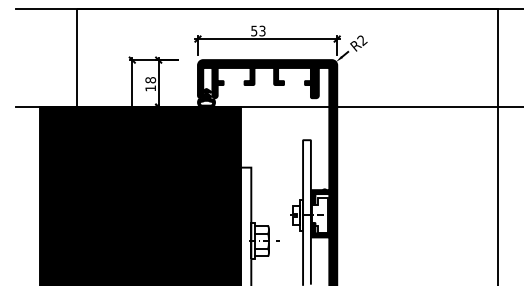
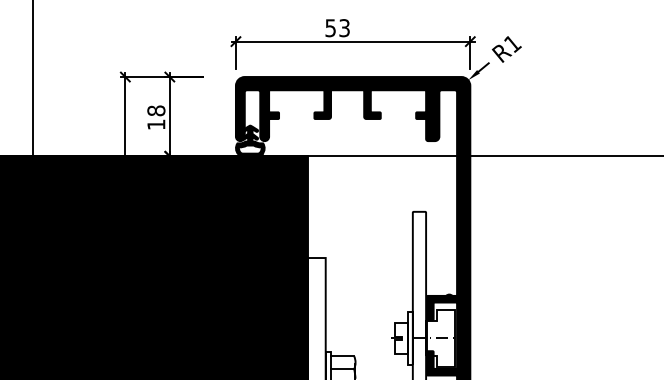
text: (361, 40) -> (511, 43), R2 -> R1

